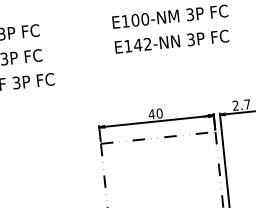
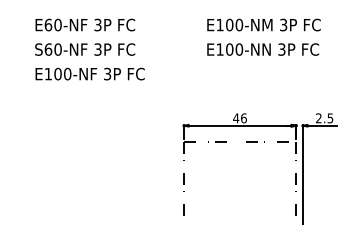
text: (142, 44) -> (234, 49), E142-NN -> E100-NN
text: (247, 104) -> (330, 118), 2.7 -> 2.5
text: (159, 112) -> (243, 117), 40 -> 46

